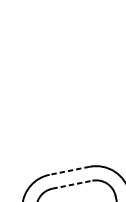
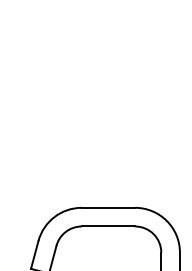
line: (69, 170) -> (108, 207), dashed -> solid
line: (72, 184) -> (108, 226), dashed -> solid

